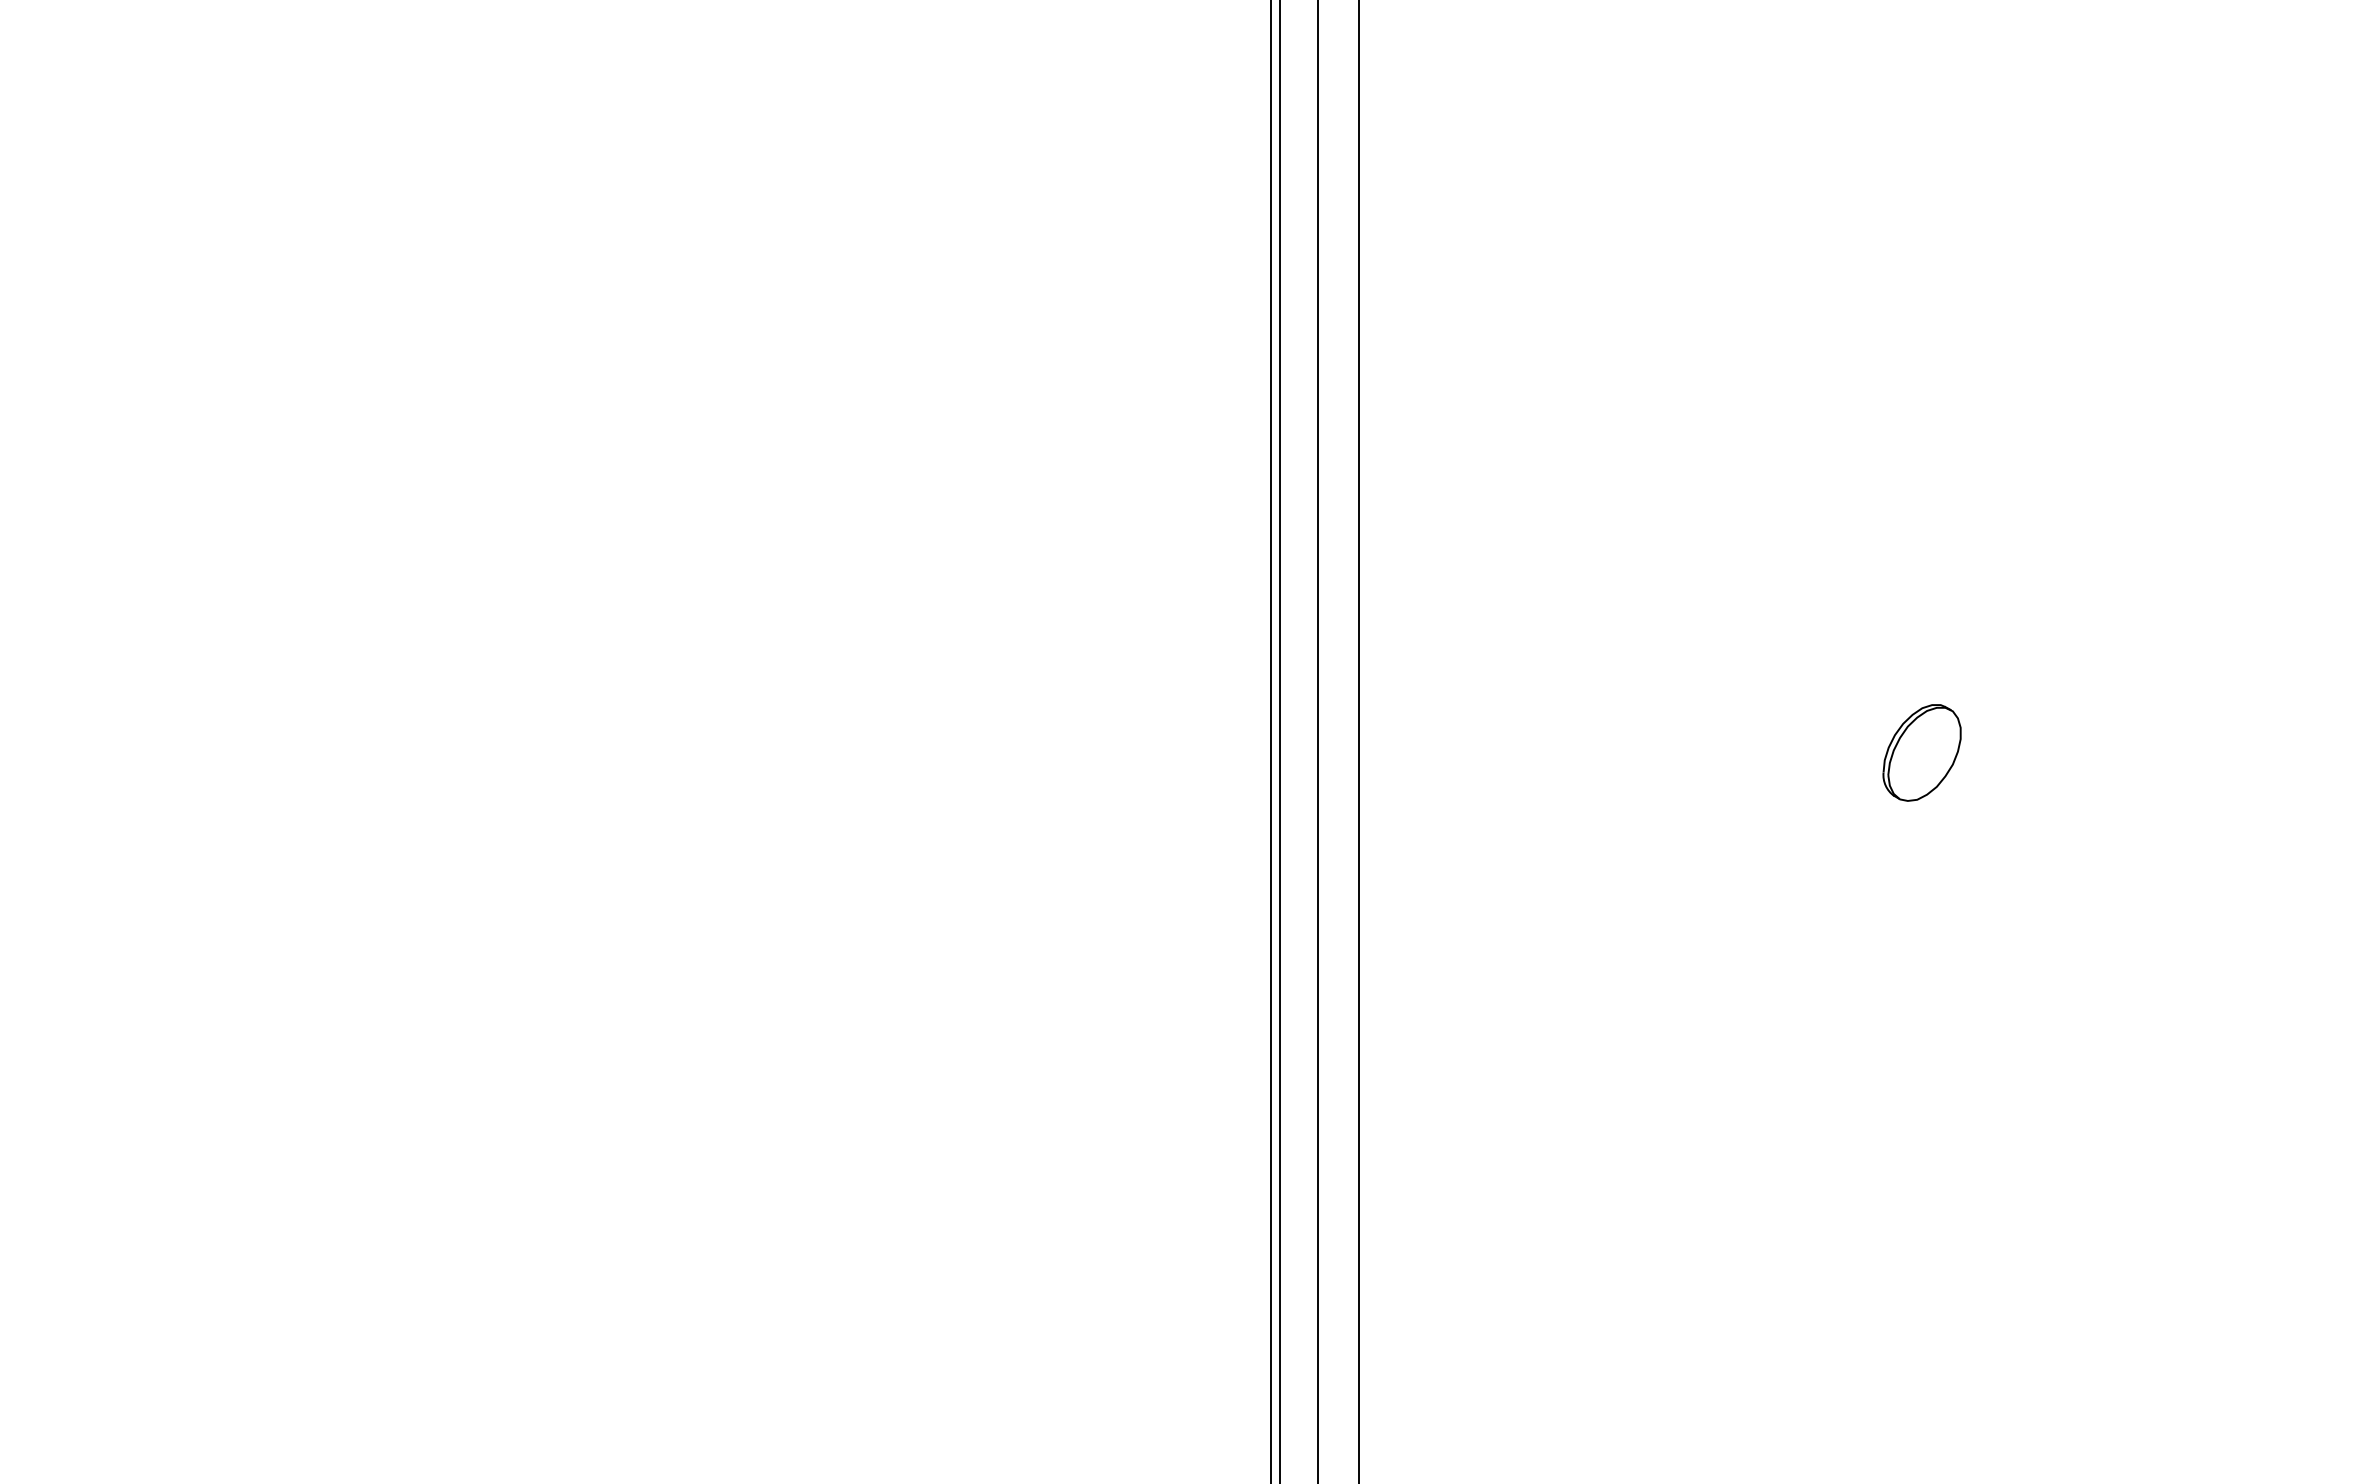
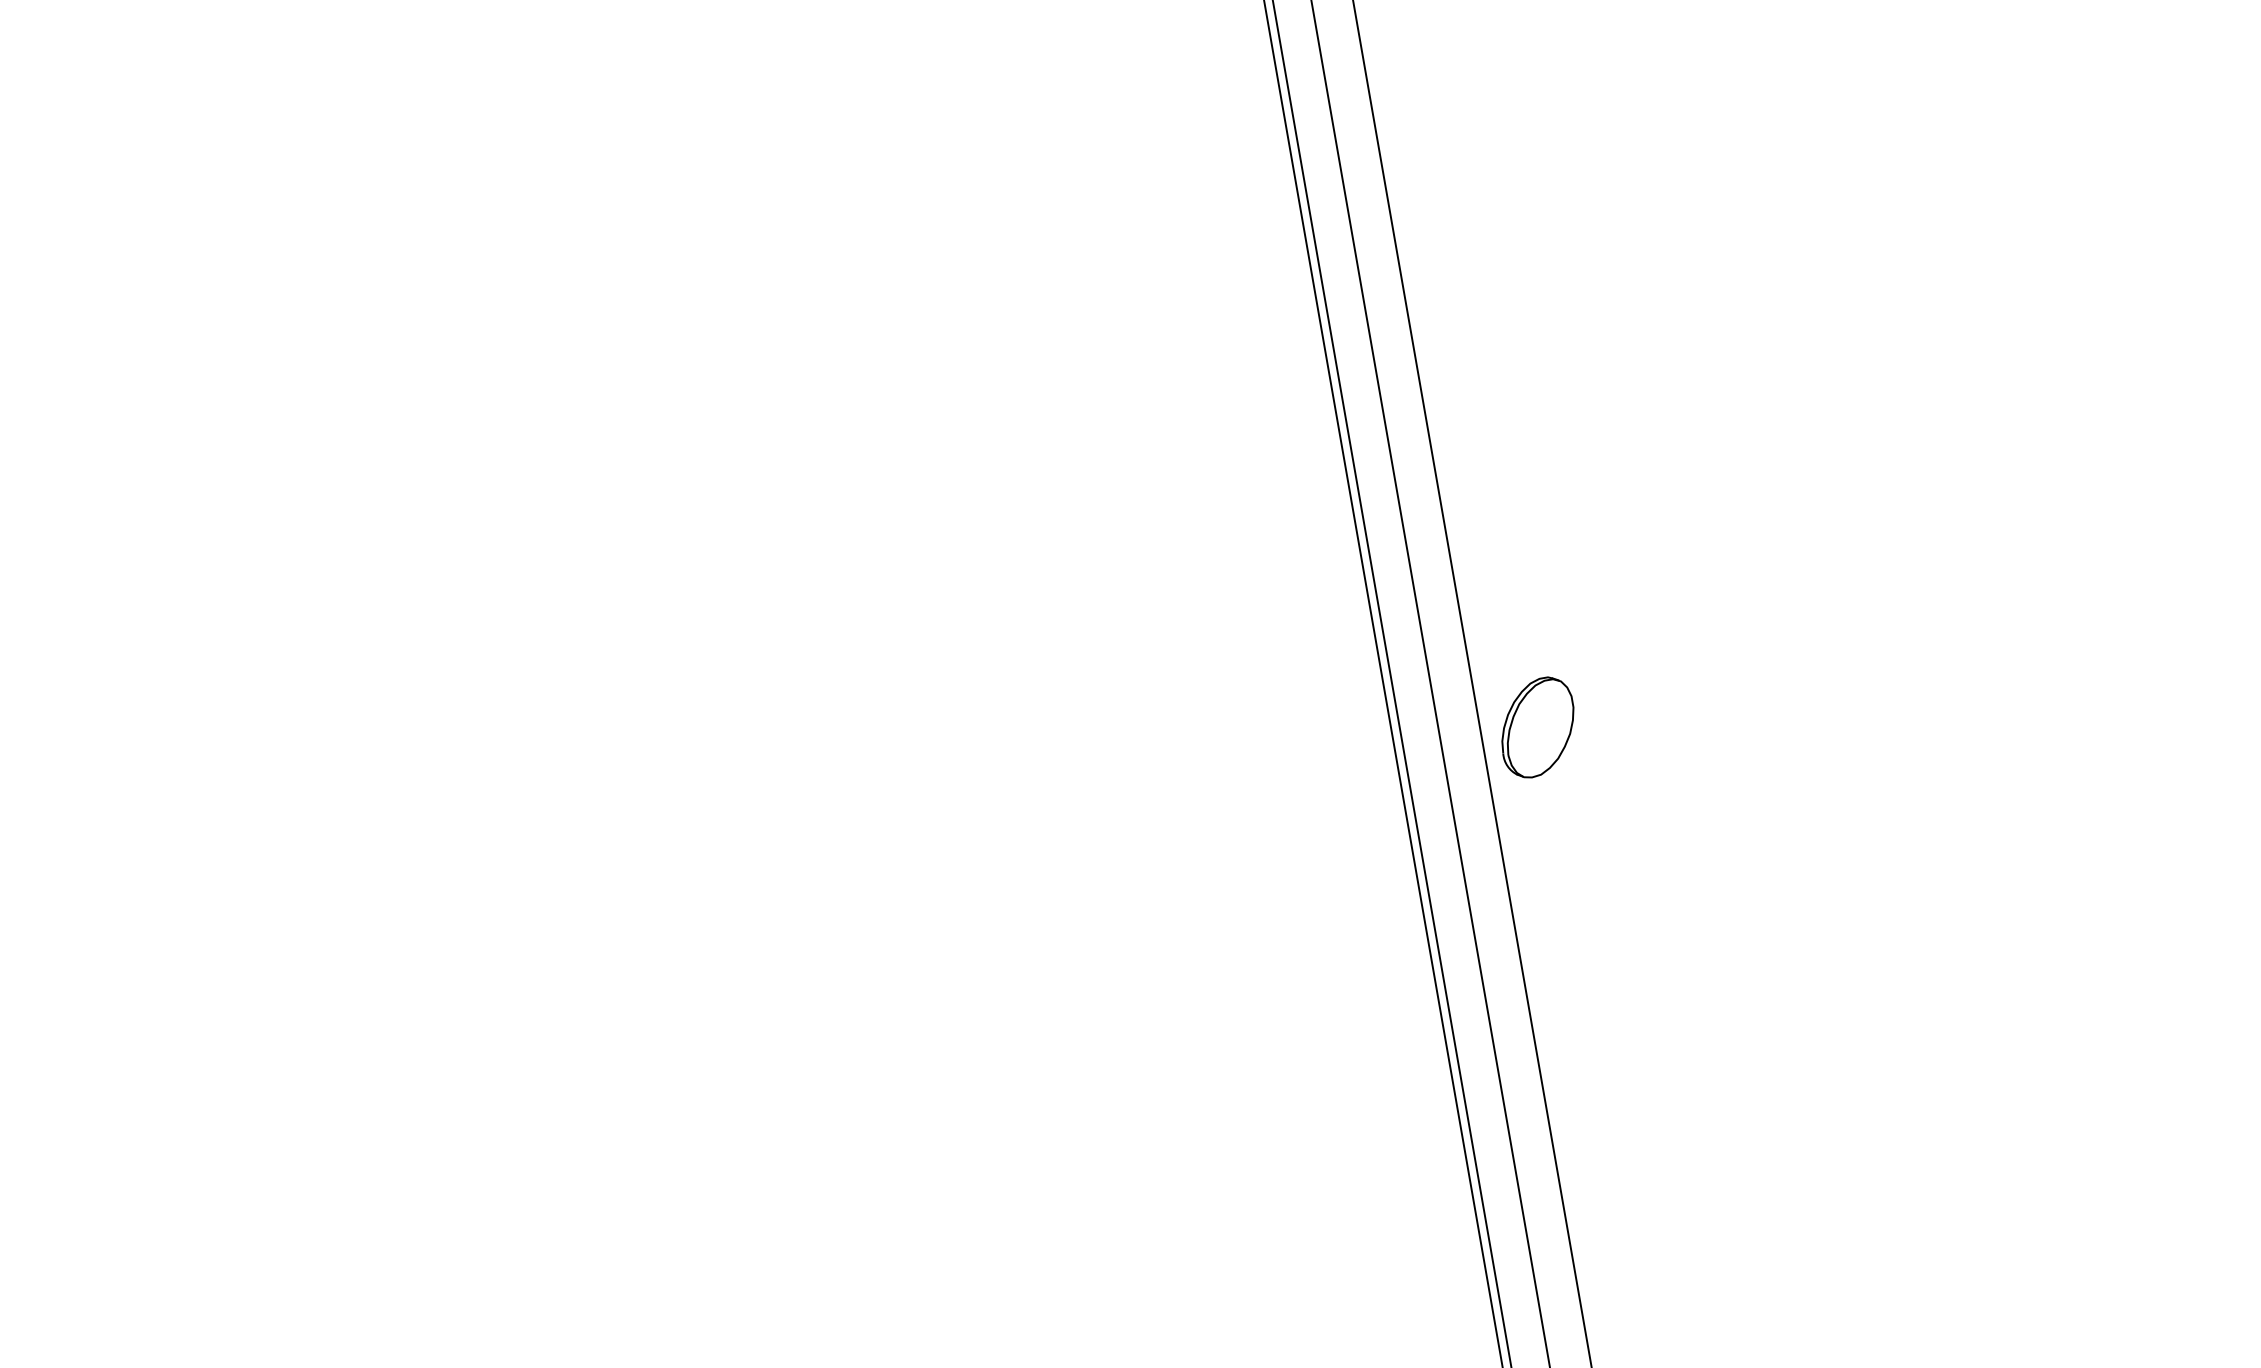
part: (1921, 752) -> (1537, 727), moved

